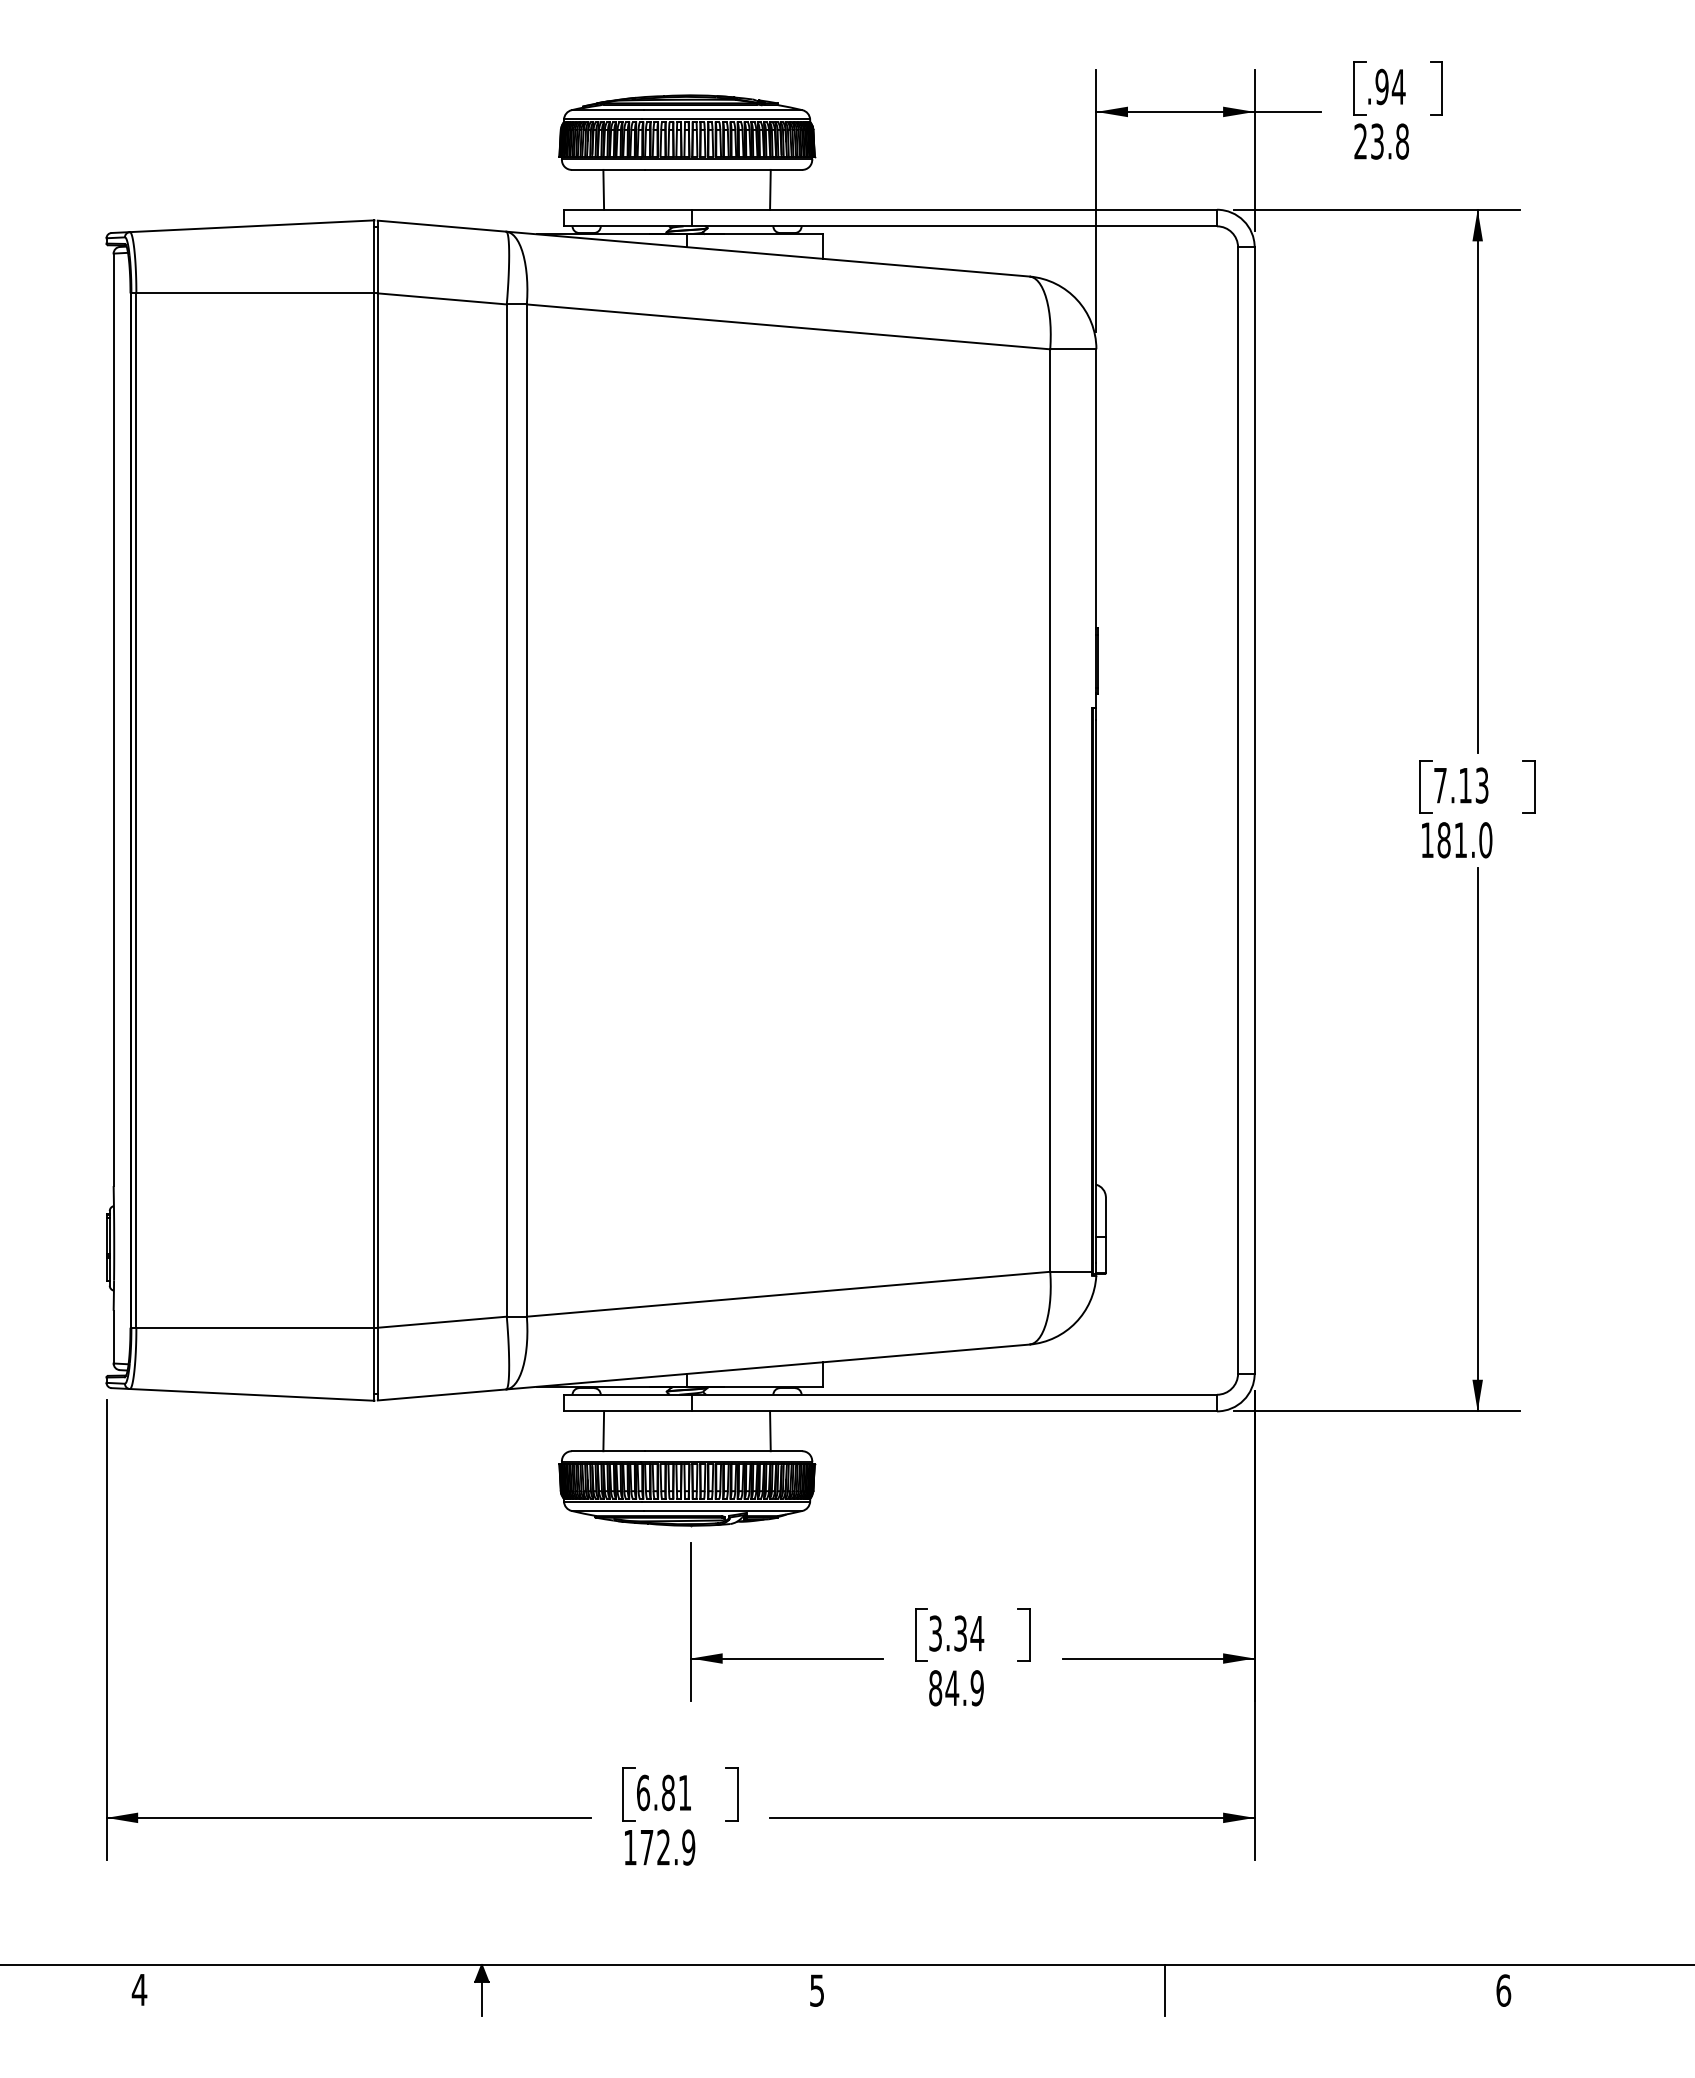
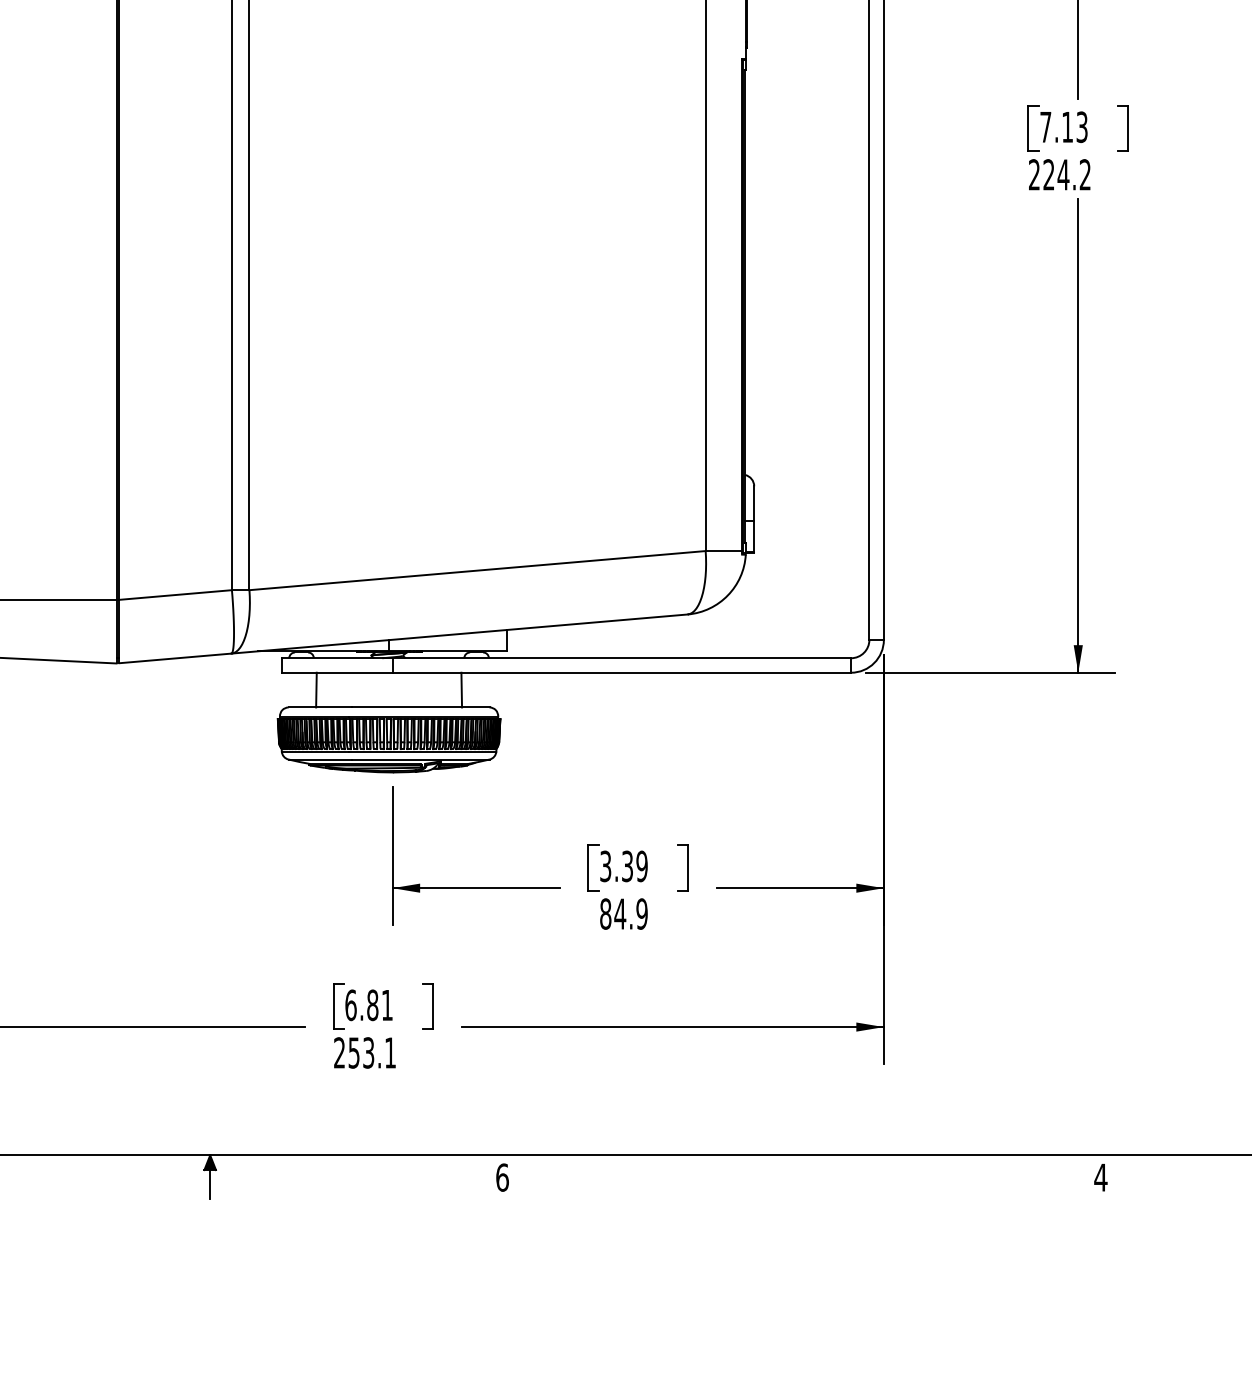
text: (1456, 840) -> (1059, 175), 181.0 -> 224.2
text: (977, 1633) -> (642, 866), 3.34 -> 3.39
text: (659, 1847) -> (365, 1052), 172.9 -> 253.1
text: (817, 1990) -> (502, 1177), 5 -> 6
line: (1164, 1990) -> (805, 1177), removed
text: (1503, 1990) -> (1100, 1177), 6 -> 4

